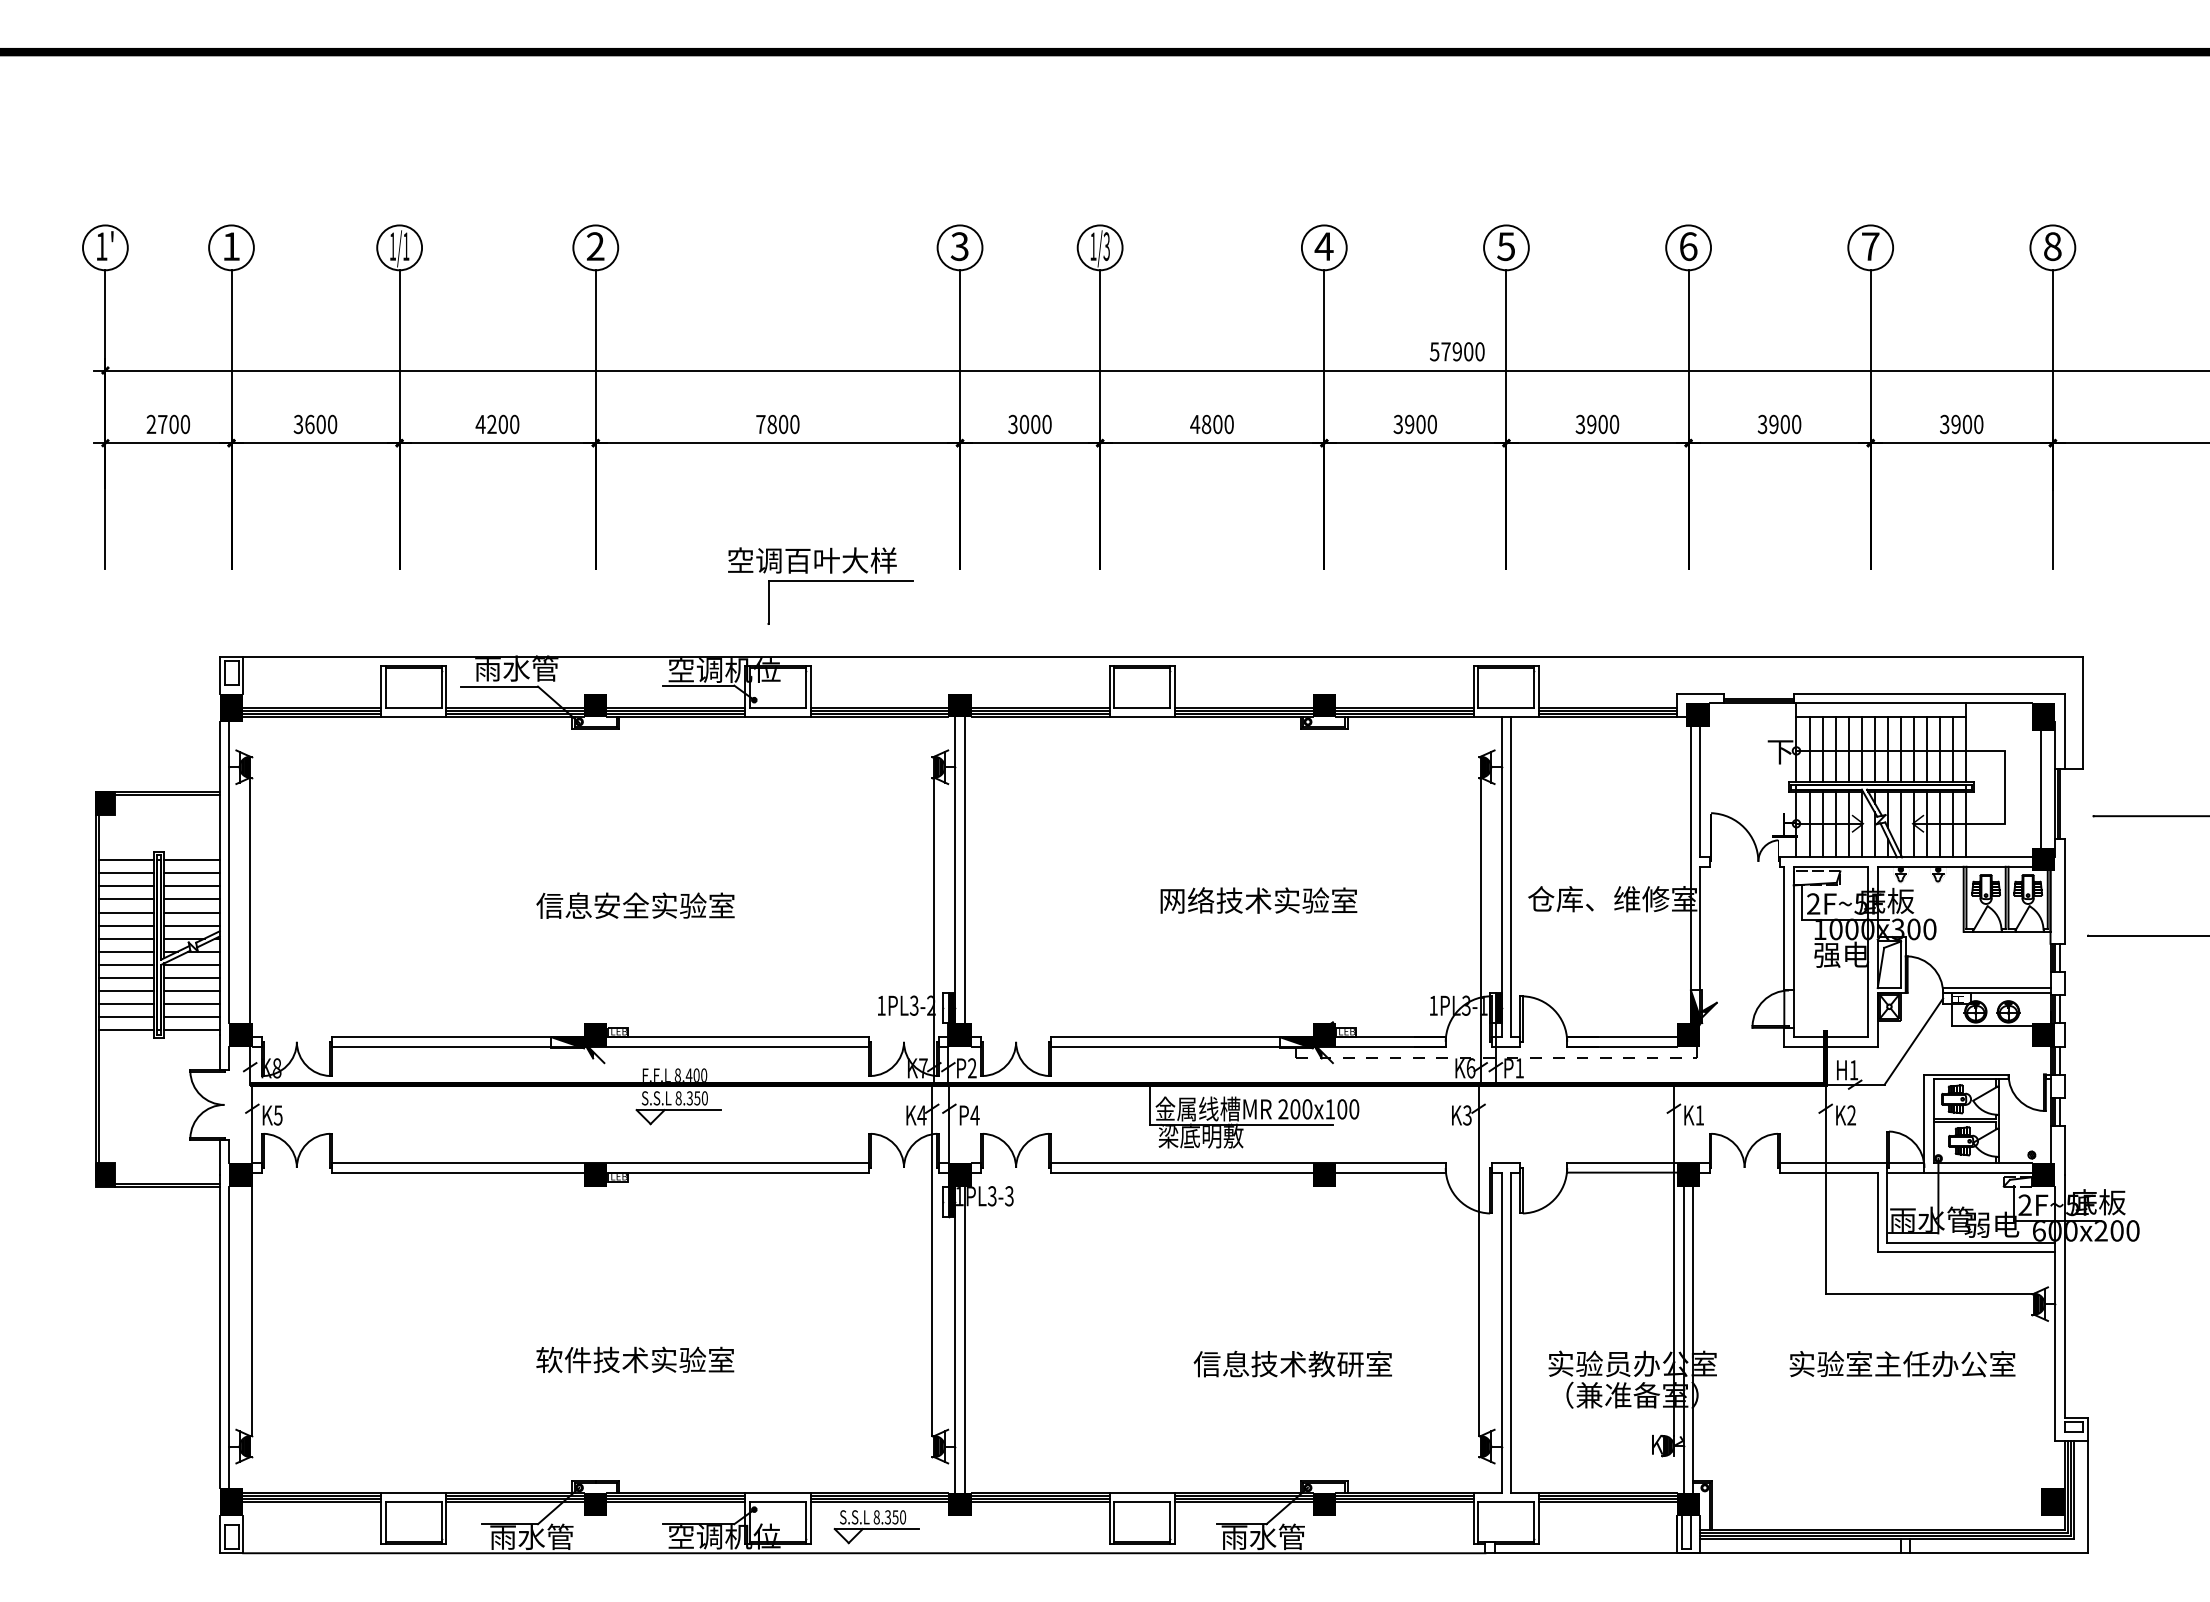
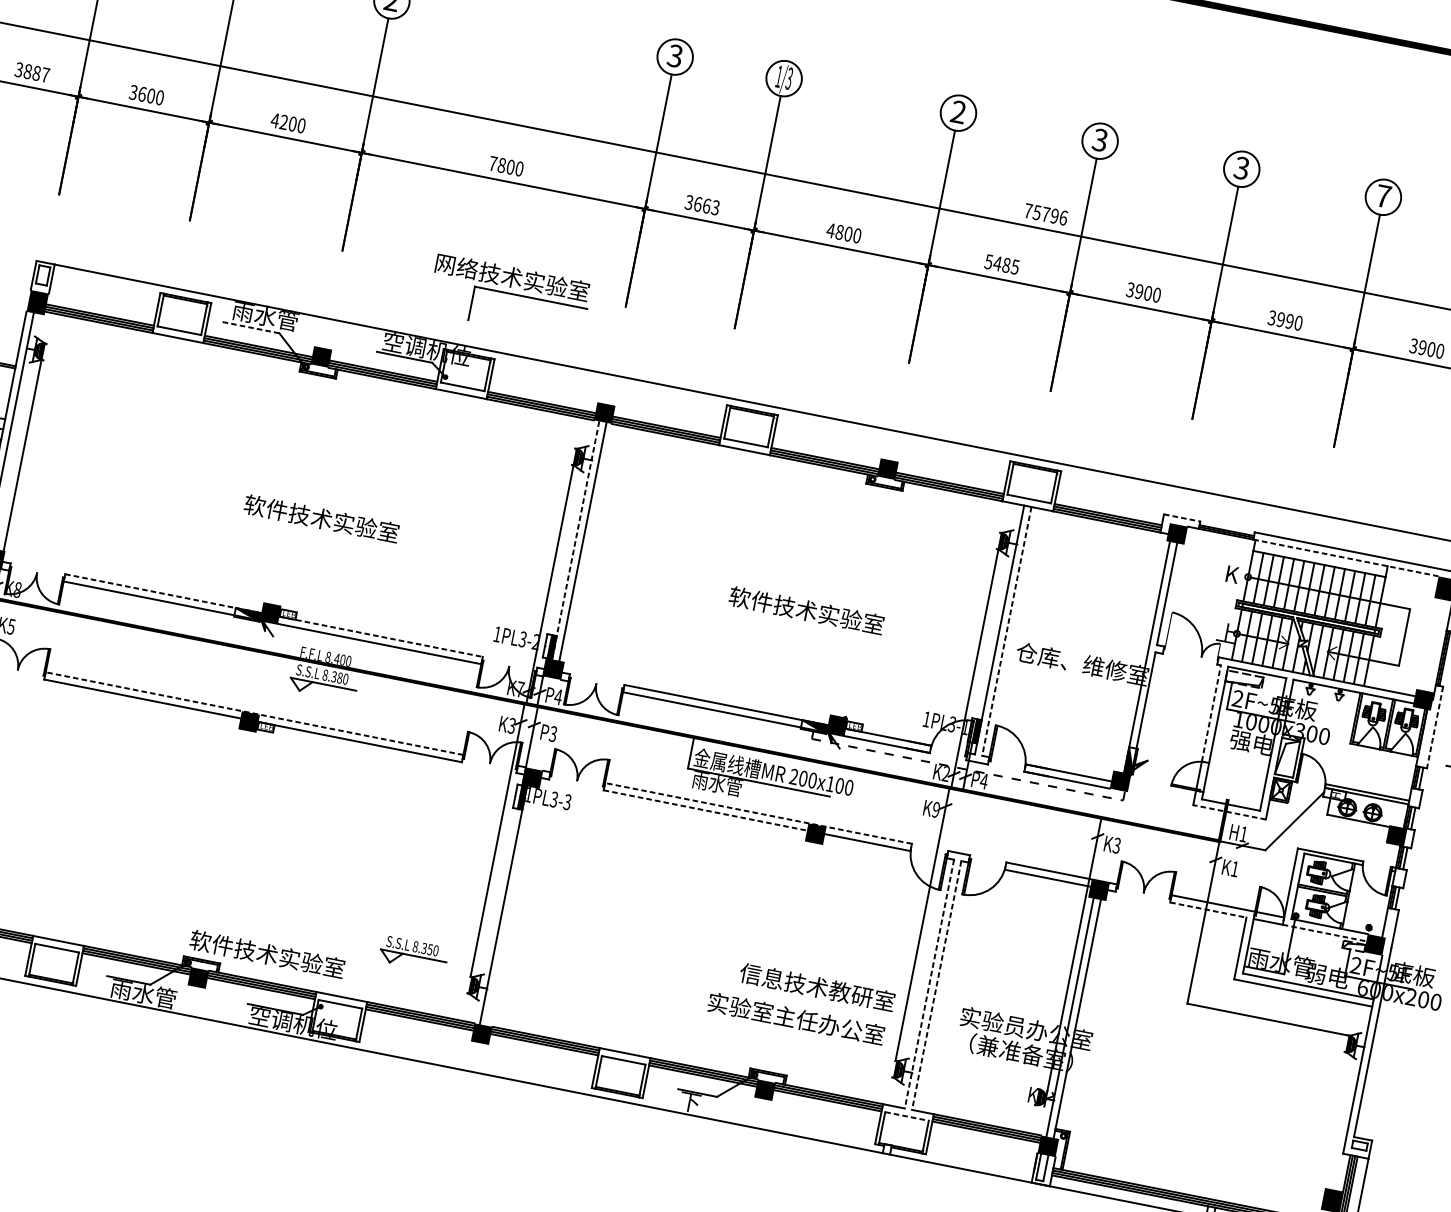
text: (1323, 246) -> (958, 111), 4 -> 2
text: (1505, 246) -> (1099, 140), 5 -> 3
text: (1688, 246) -> (1241, 168), 6 -> 3
text: (1457, 351) -> (1046, 214), 57900 -> 75796
text: (1035, 423) -> (706, 205), 3000 -> 3663
text: (168, 424) -> (32, 72), 2700 -> 3887
text: (1415, 424) -> (1002, 264), 3900 -> 5485
text: (1784, 424) -> (1289, 321), 3900 -> 3990
text: (812, 560) -> (512, 277), 空调百叶大样 -> 网络技术实验室
line: (499, 686) -> (249, 327), solid -> dashed
line: (1700, 693) -> (1182, 517), solid -> dashed
line: (1913, 703) -> (1346, 558), solid -> dashed
text: (1780, 752) -> (1235, 575), 下 -> K
line: (2041, 789) -> (1432, 644), removed
line: (955, 870) -> (575, 540), solid -> dashed
line: (1511, 877) -> (1007, 631), solid -> dashed
line: (2064, 891) -> (1435, 727), solid -> dashed
text: (1186, 900) -> (750, 599), 网络技术实验室 -> 软件技术实验室
text: (592, 905) -> (288, 511), 信息安全实验室 -> 软件技术实验室
line: (1784, 928) -> (1211, 713), solid -> dashed
line: (600, 1037) -> (273, 615), solid -> dashed
line: (1831, 1046) -> (1229, 812), solid -> dashed
text: (971, 1068) -> (557, 697), P2 -> P4
text: (1470, 1068) -> (945, 773), K6 -> K2
text: (1519, 1068) -> (983, 781), P1 -> P4
text: (697, 1098) -> (340, 678), 8.350 -> 8.380
text: (921, 1115) -> (511, 725), K4 -> K3
text: (974, 1115) -> (552, 734), P4 -> P3
text: (1467, 1115) -> (936, 809), K3 -> K9
text: (1699, 1115) -> (1116, 845), K1 -> K3
text: (1851, 1115) -> (1234, 869), K2 -> K1
text: (1200, 1135) -> (725, 784), 梁底明敷 -> 雨水管
line: (600, 1163) -> (254, 713), solid -> dashed
line: (1247, 1163) -> (757, 813), solid -> dashed
line: (1181, 1172) -> (705, 810), solid -> dashed
line: (1829, 1172) -> (1208, 910), solid -> dashed
line: (1978, 1172) -> (1324, 933), solid -> dashed
line: (1501, 1332) -> (929, 983), solid -> dashed
line: (1511, 1332) -> (937, 985), solid -> dashed
line: (964, 1339) -> (510, 906), removed
text: (635, 1359) -> (267, 954), moved
text: (1292, 1363) -> (817, 986), moved
text: (1902, 1364) -> (796, 1019), moved
line: (1506, 1501) -> (907, 1116), solid -> dashed
part: (876, 1527) -> (413, 954), moved
text: (1262, 1536) -> (711, 1105), 雨水管 -> 下

